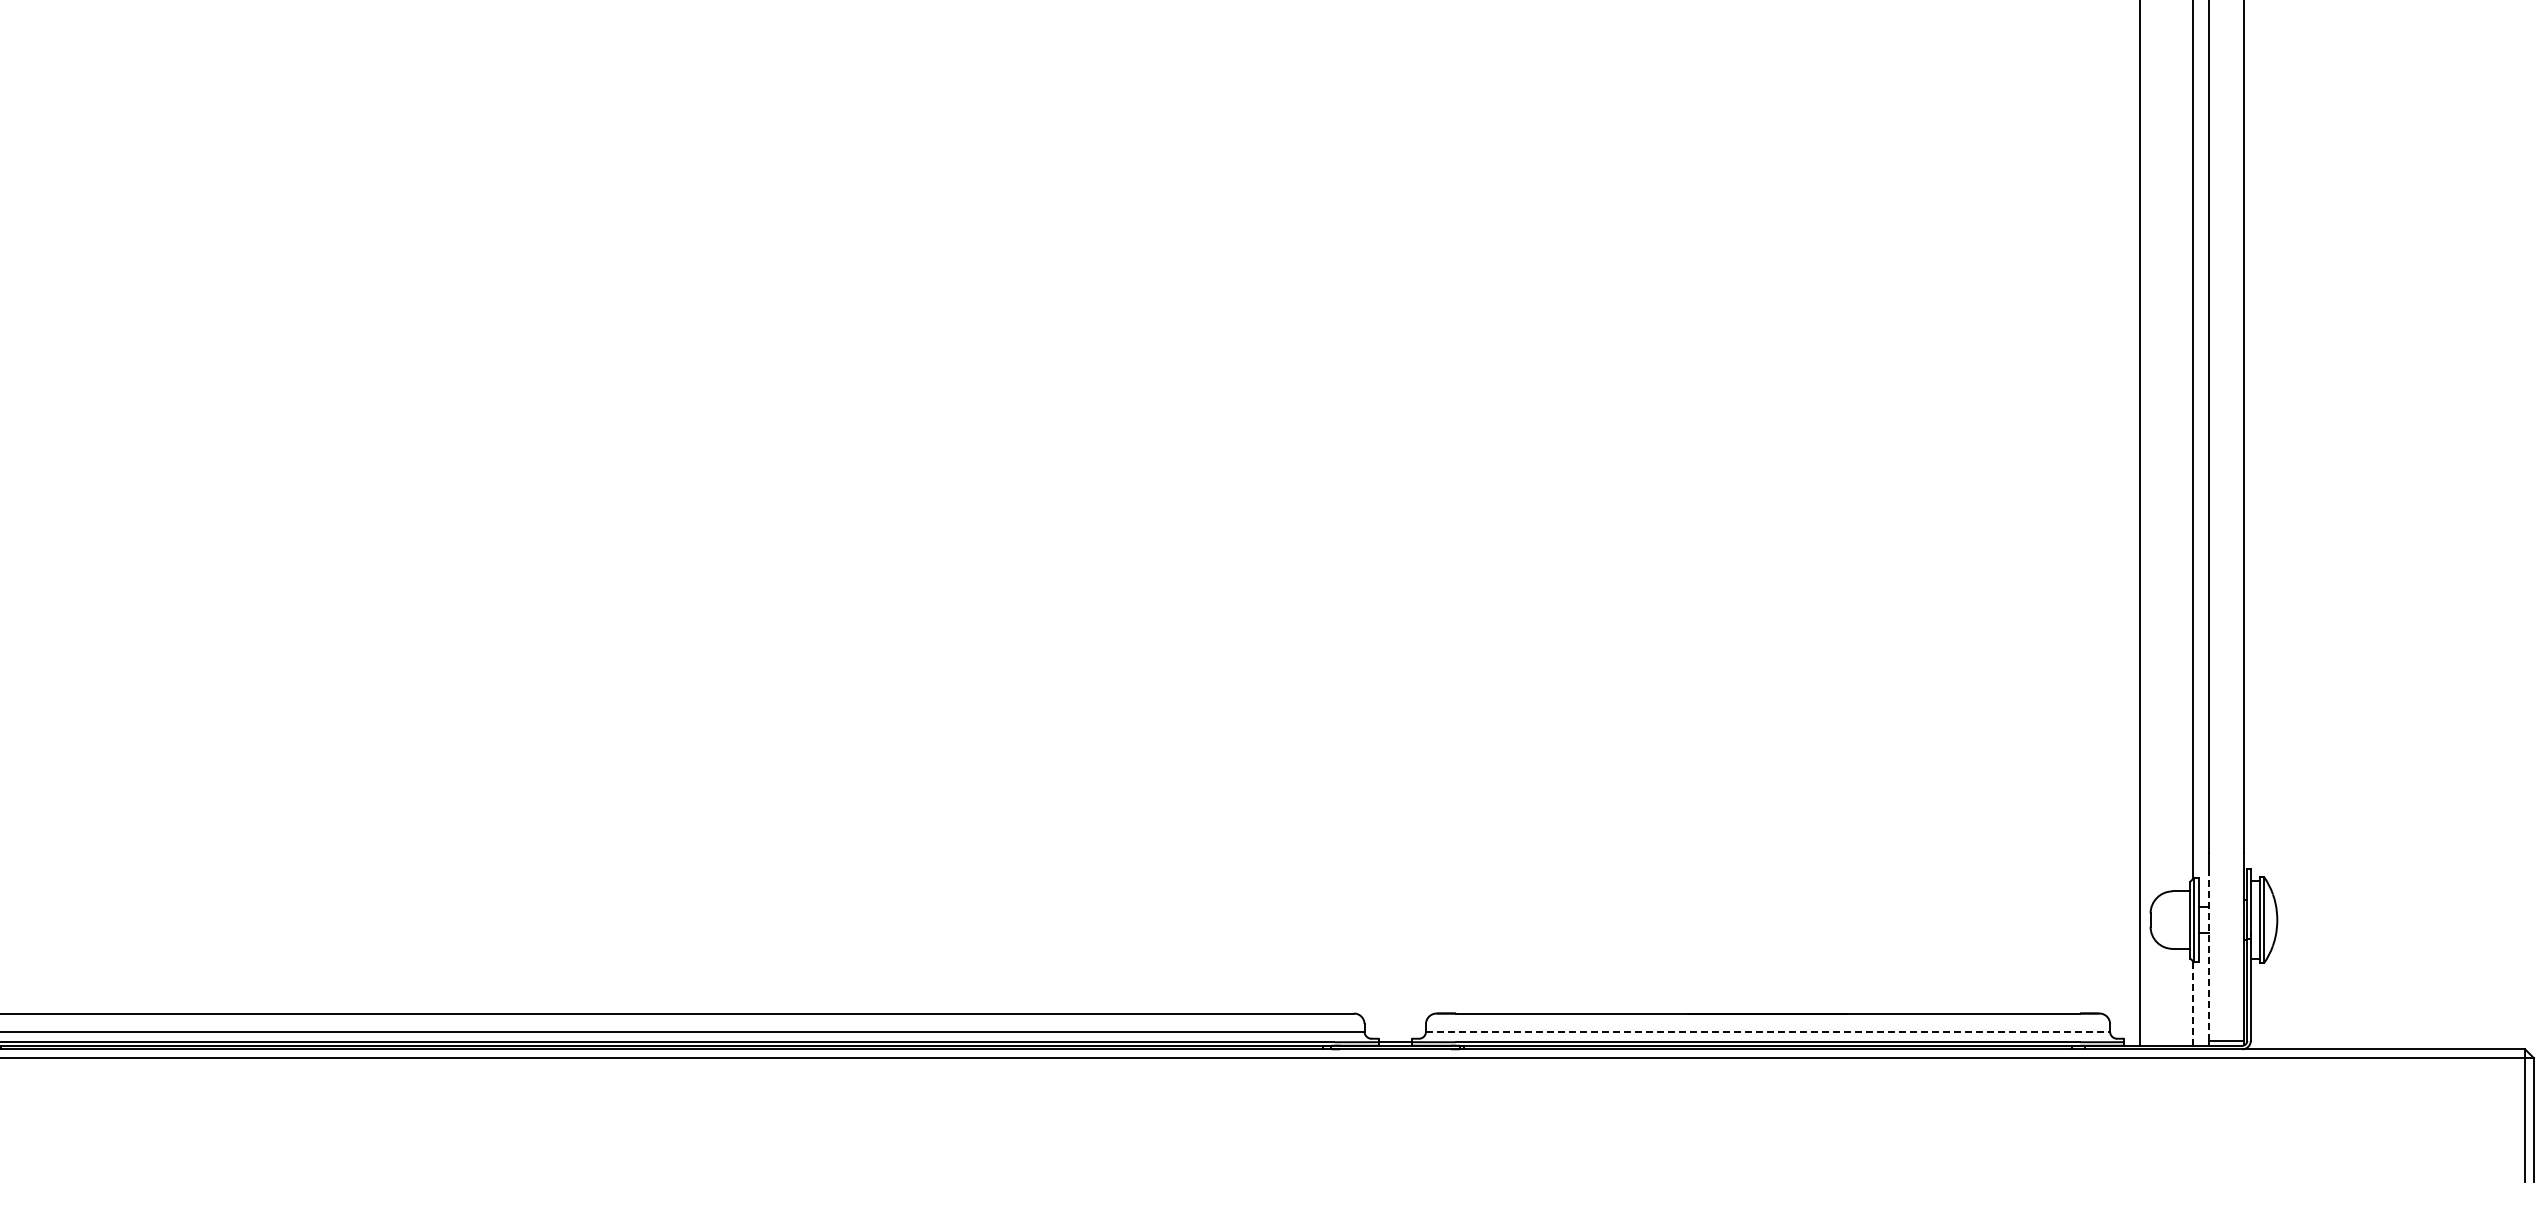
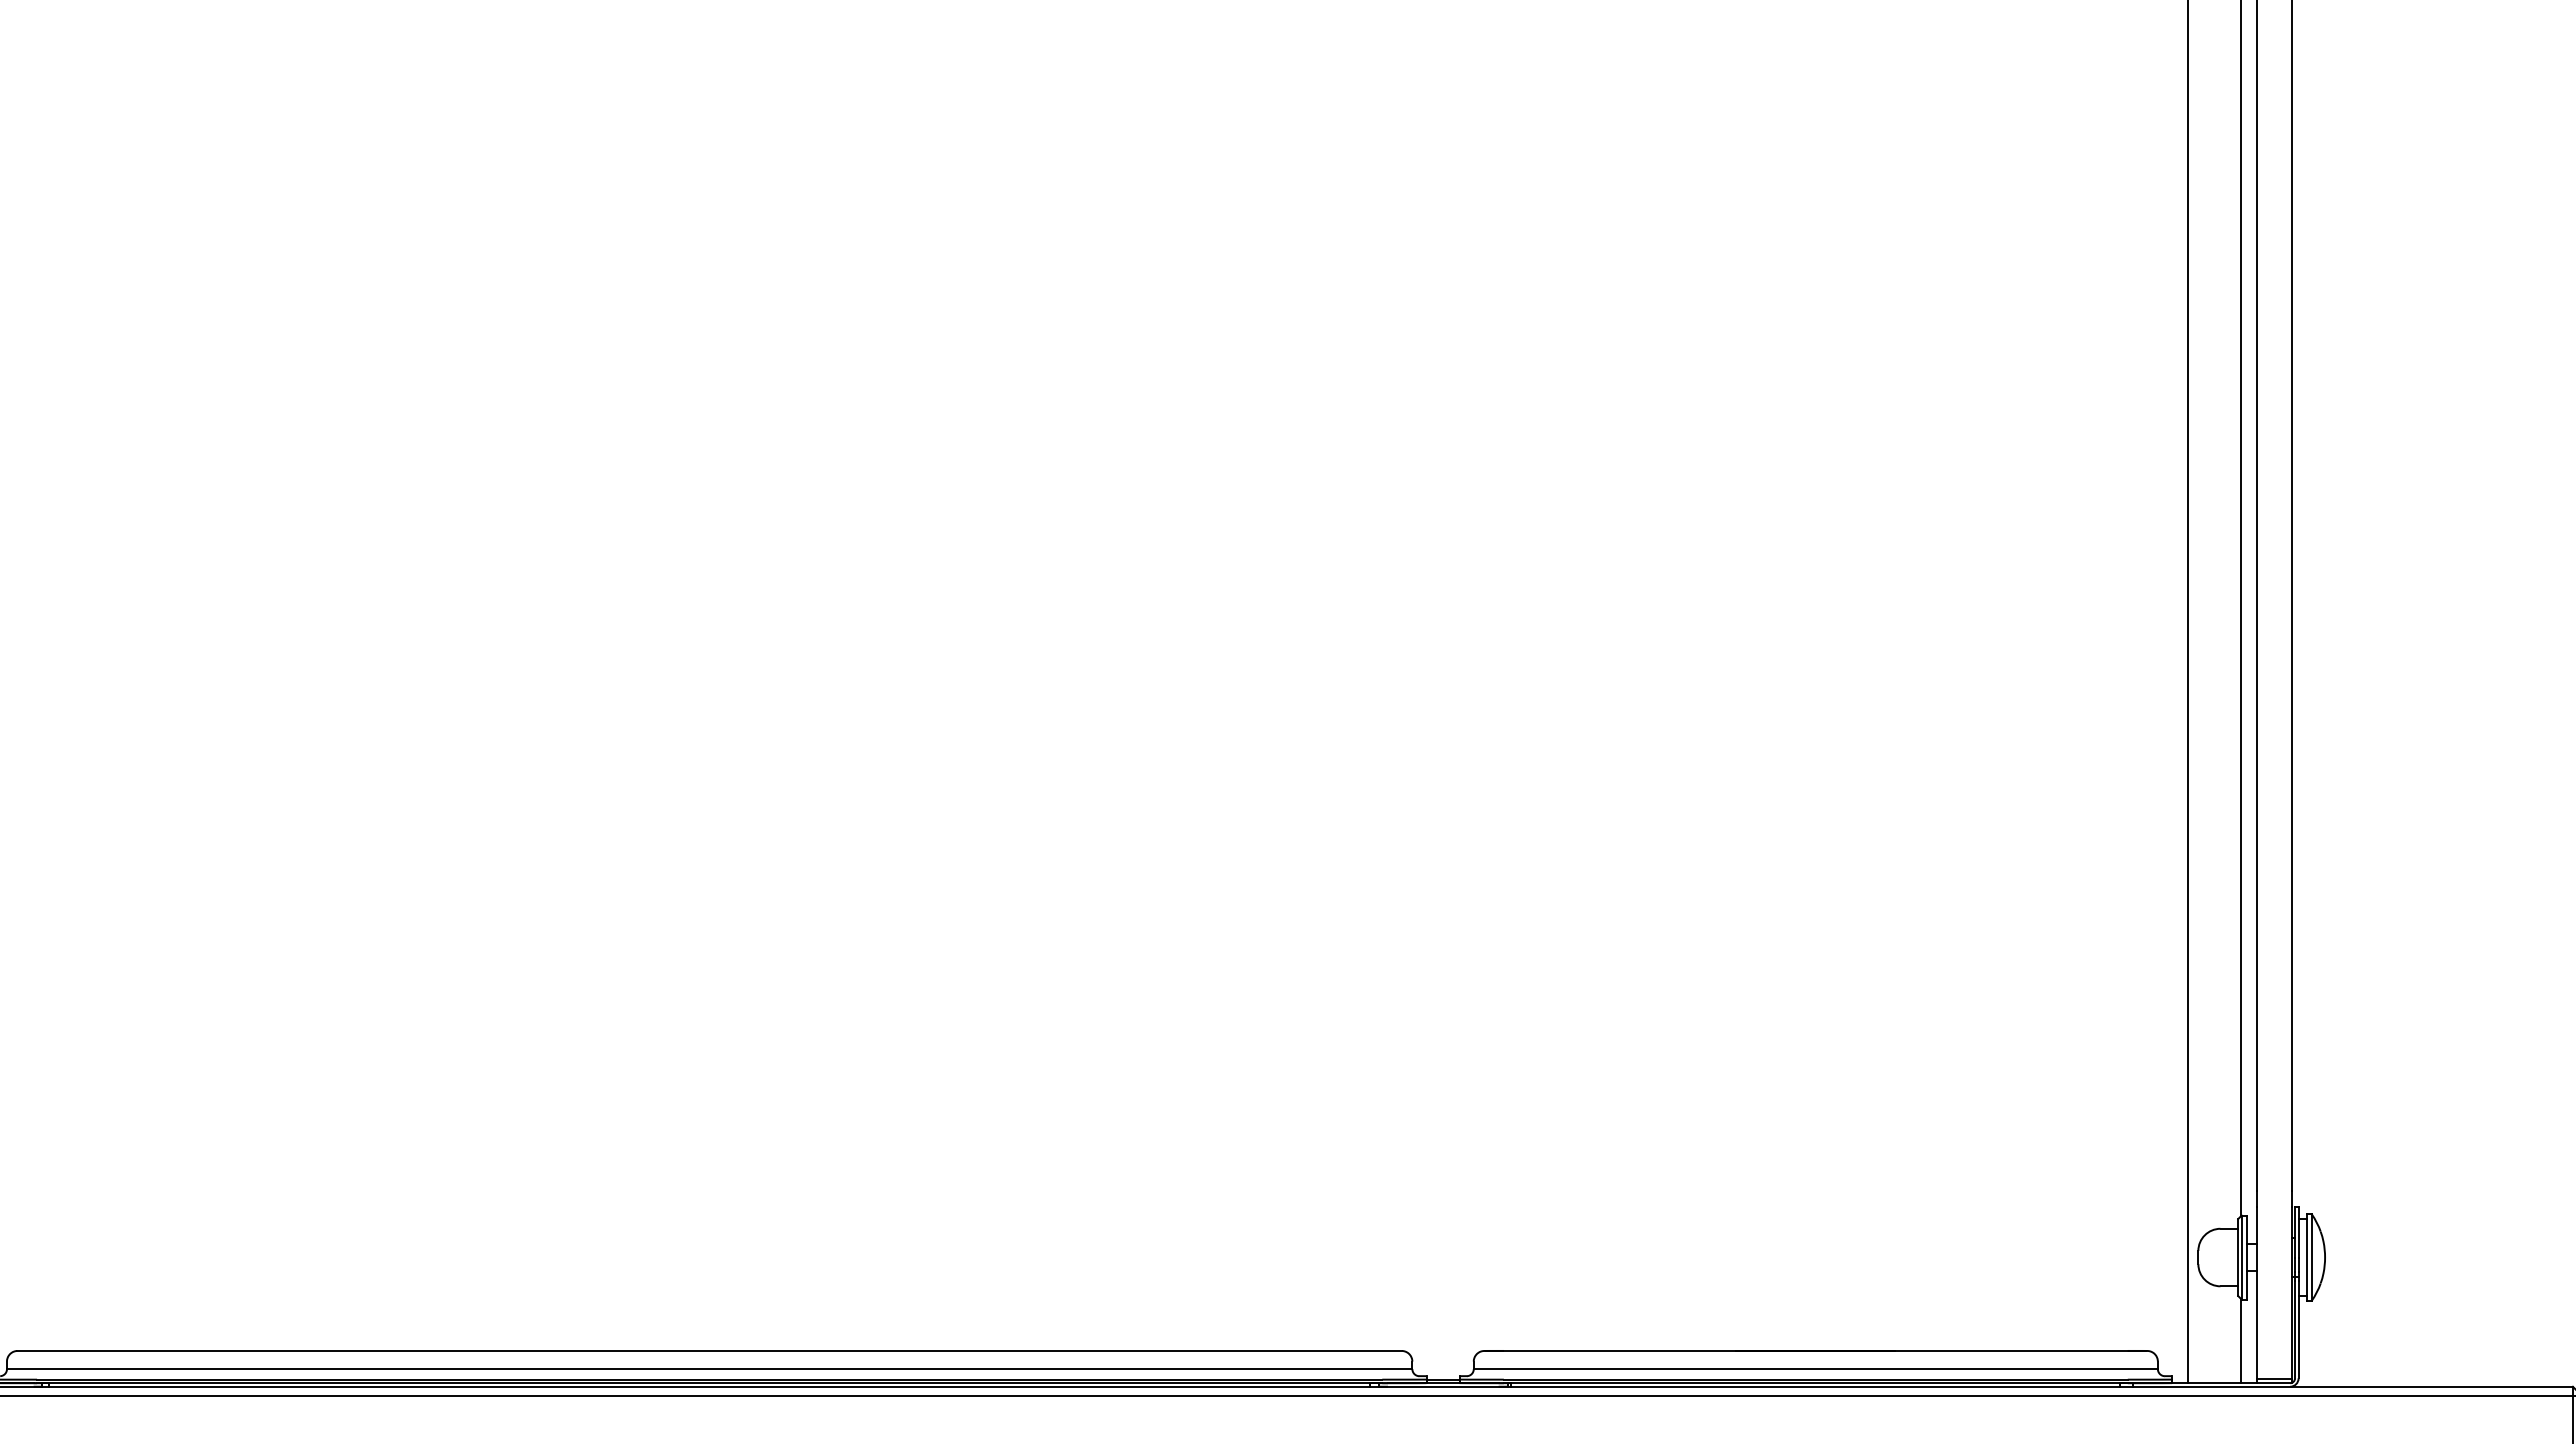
line: (2208, 956) -> (2256, 1293), dashed -> solid
line: (2193, 1003) -> (2241, 1340), dashed -> solid
line: (1768, 1032) -> (1816, 1369), dashed -> solid

